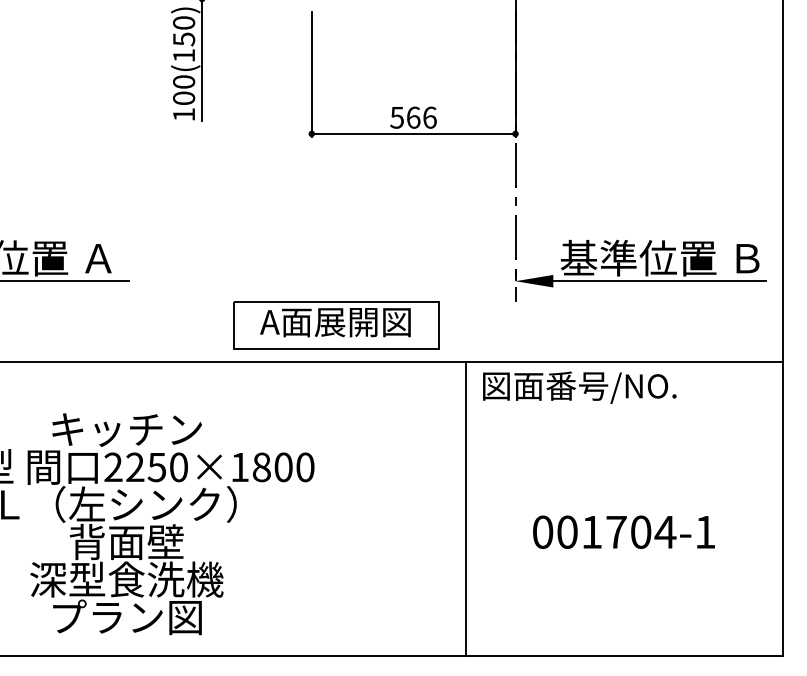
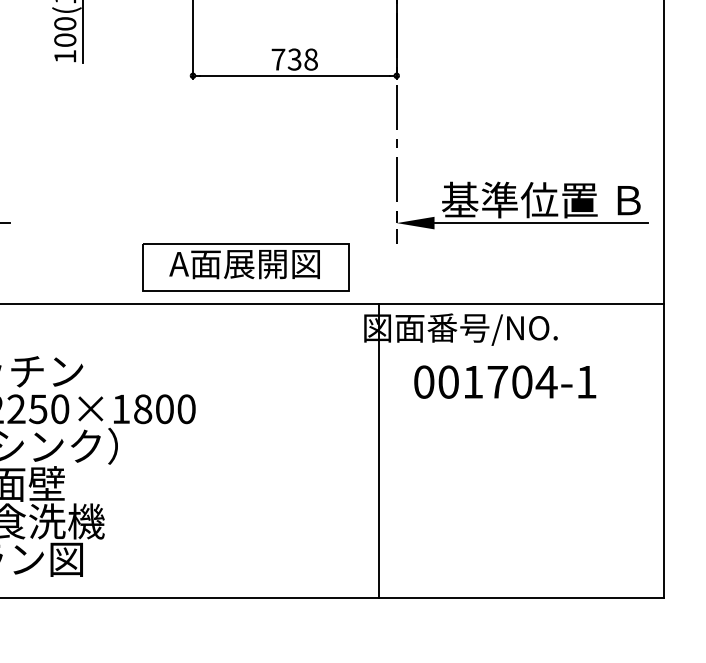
text: (413, 117) -> (294, 59), 566 -> 738
part: (336, 325) -> (245, 267), moved
line: (465, 508) -> (378, 450), moved
text: (623, 531) -> (504, 381), moved

